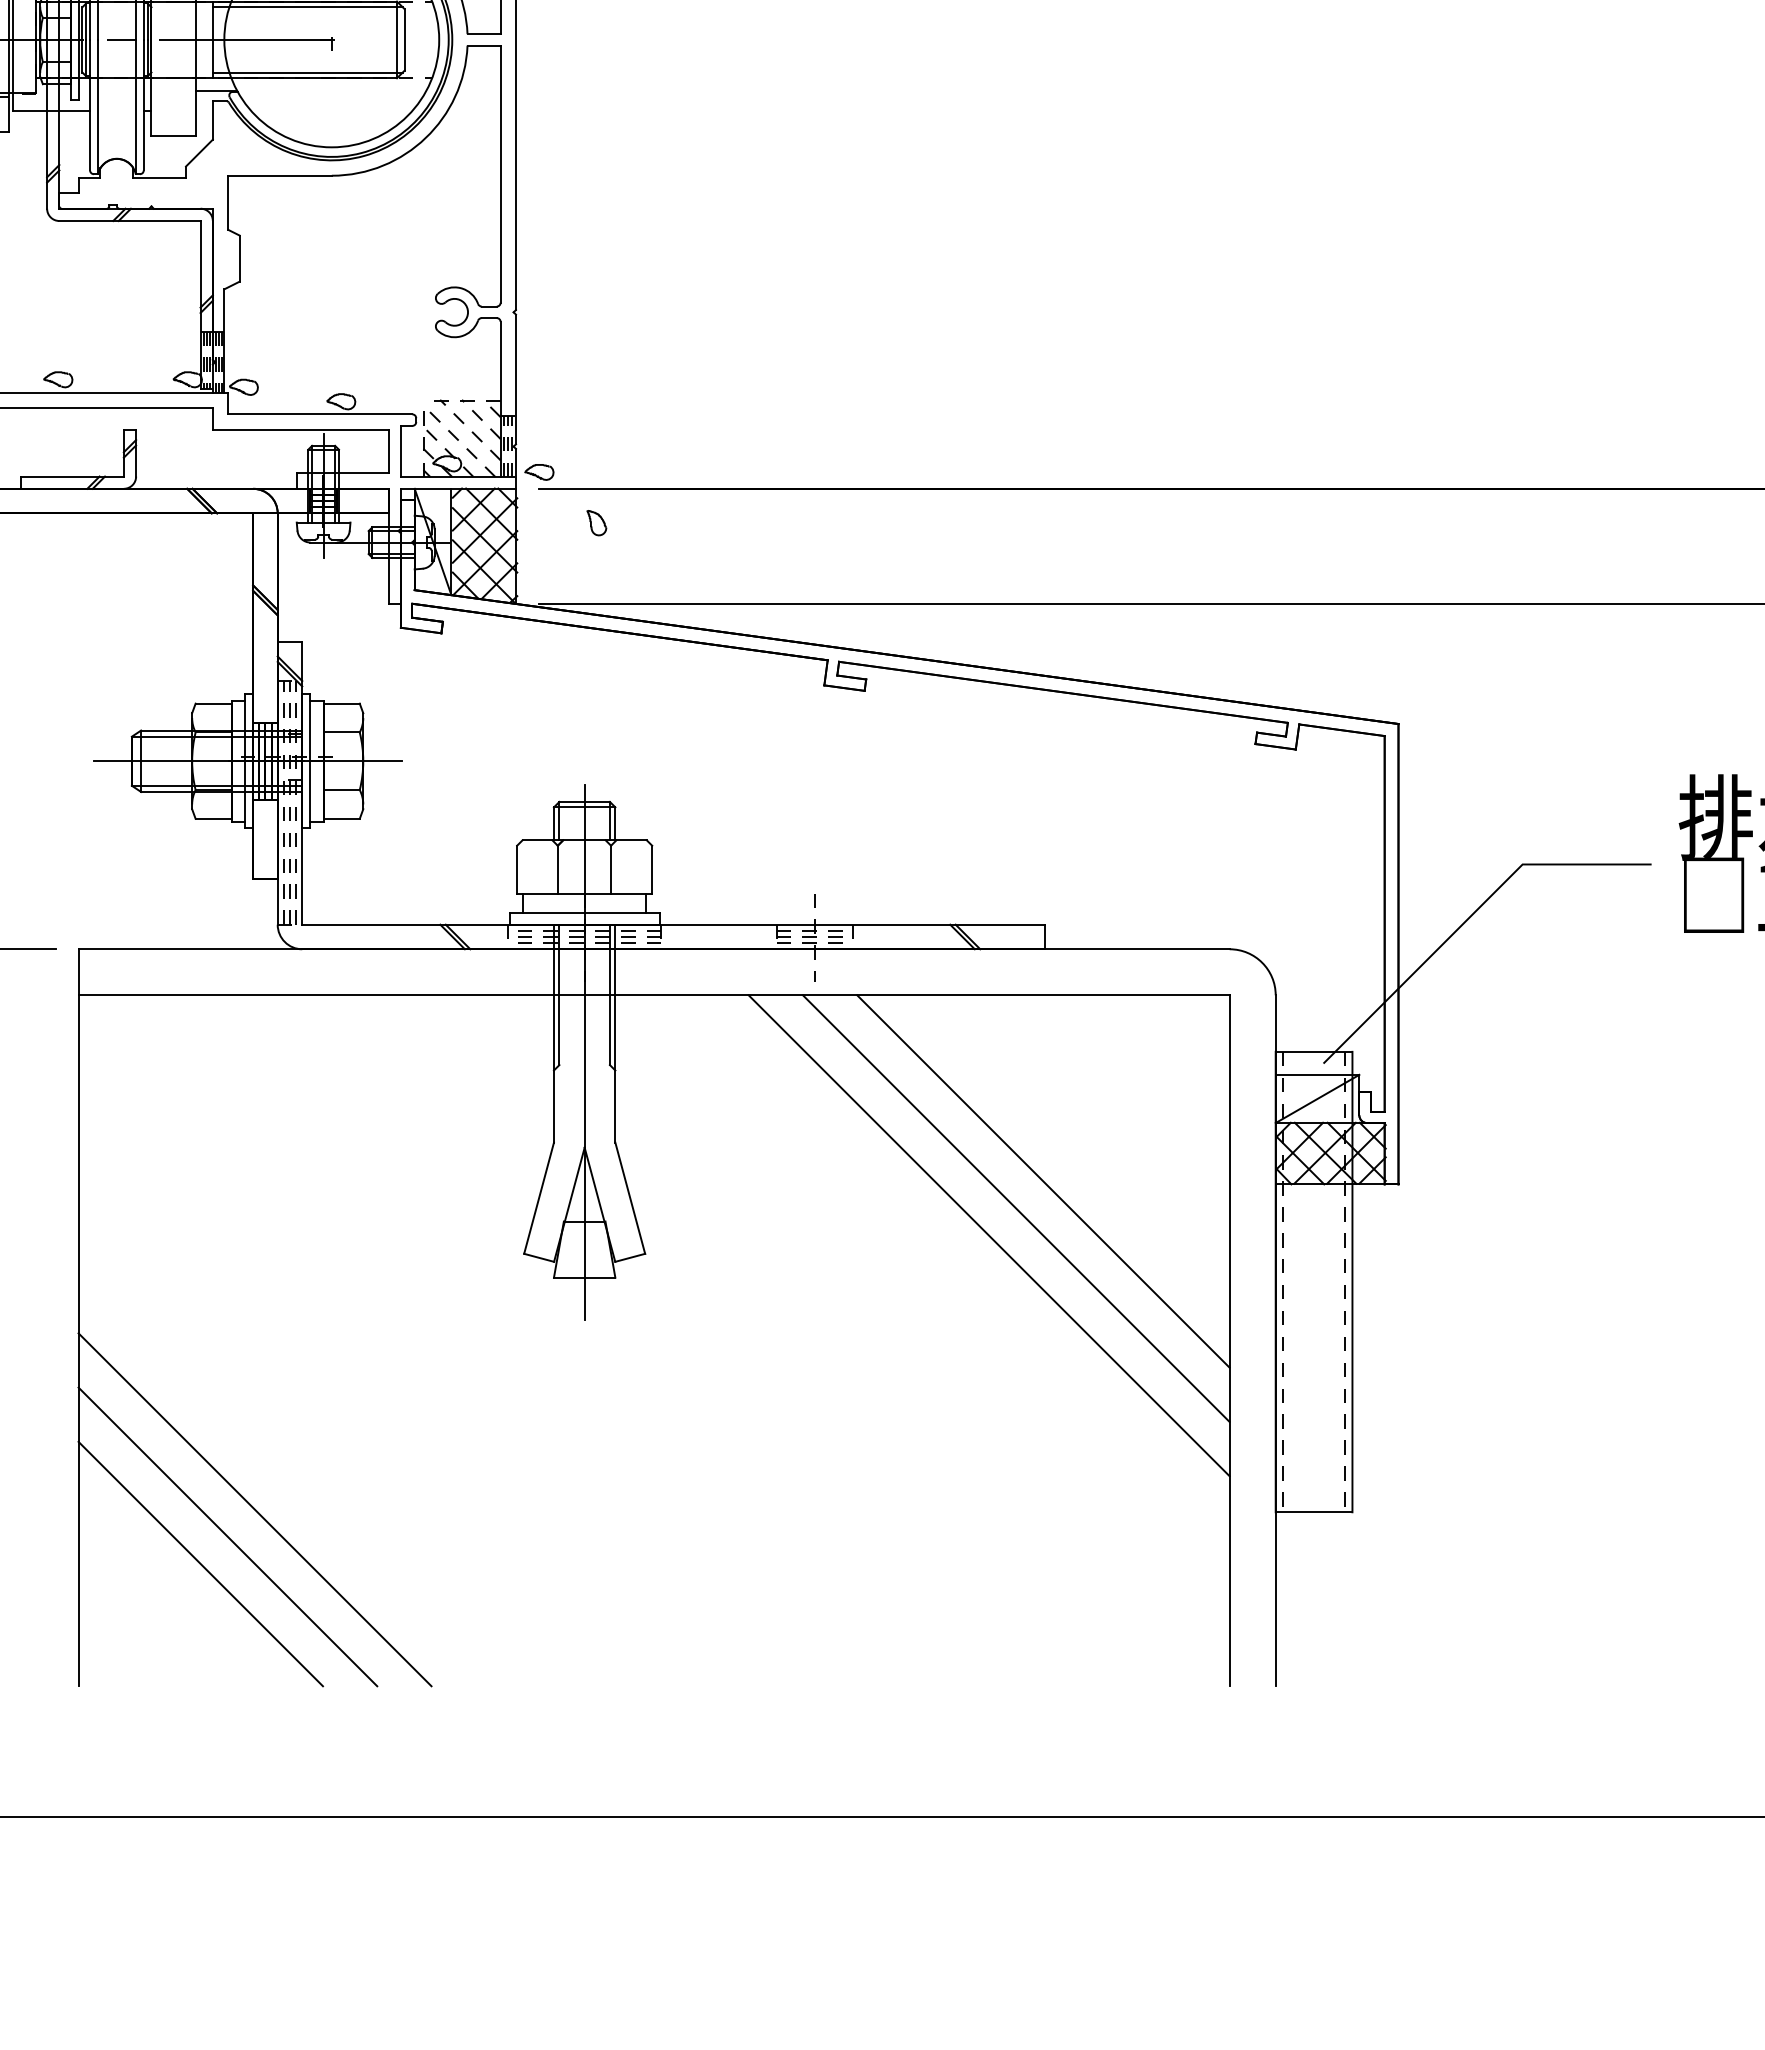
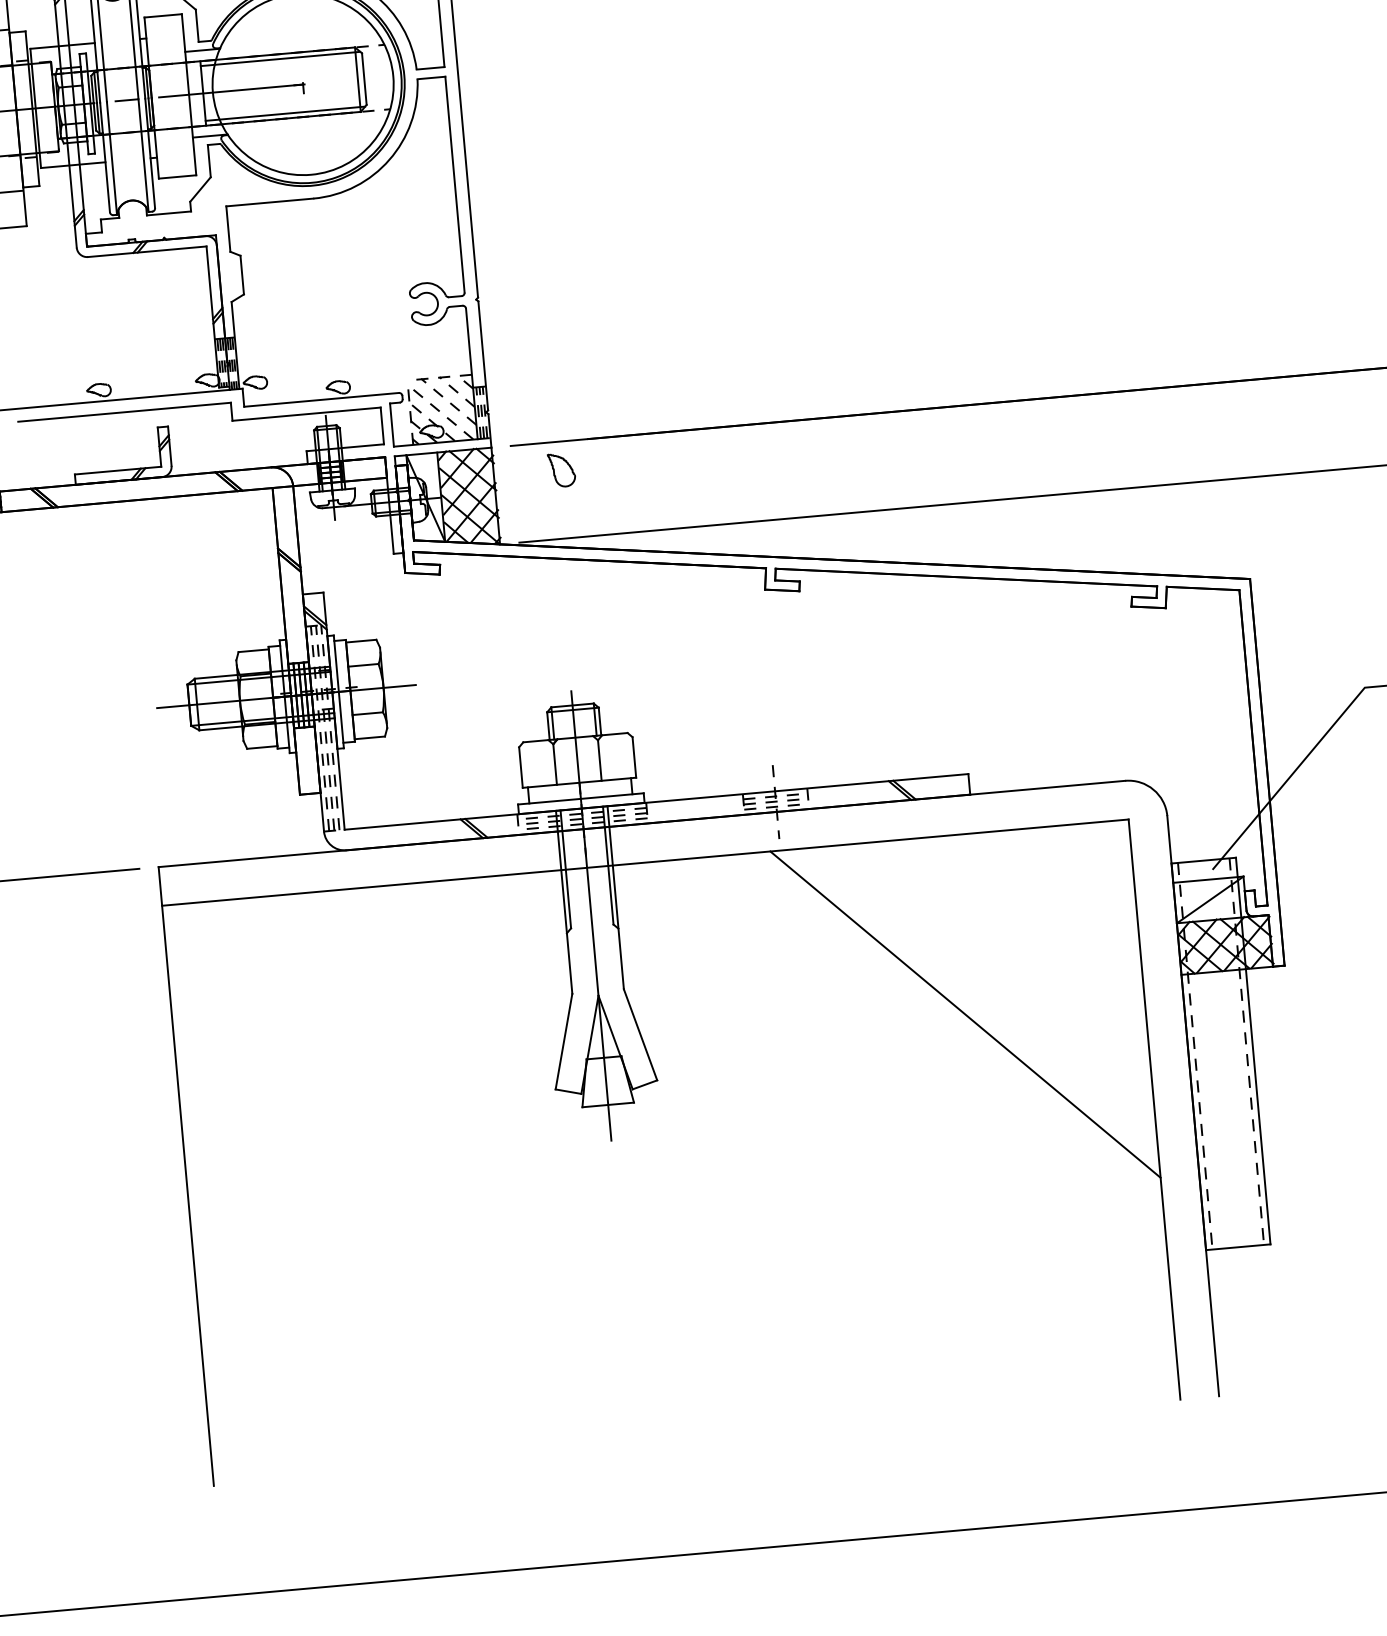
part: (539, 472) -> (509, 432), removed
part: (596, 523) -> (561, 470), size x1.6
line: (1043, 1181) -> (986, 989), removed
line: (988, 1235) -> (944, 1039), removed
line: (254, 1509) -> (348, 1324), removed
line: (227, 1536) -> (327, 1349), removed
line: (200, 1563) -> (307, 1373), removed

